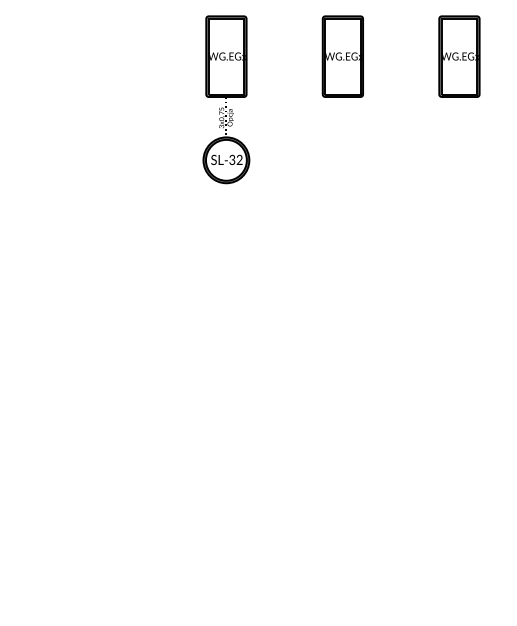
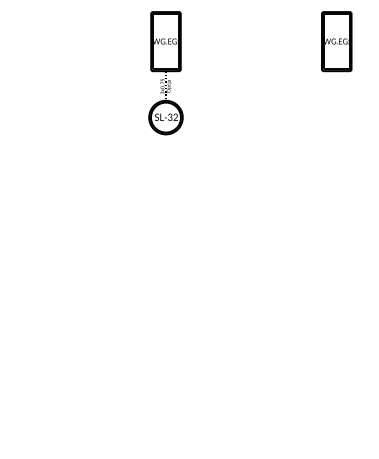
part: (342, 56) -> (251, 41), removed

